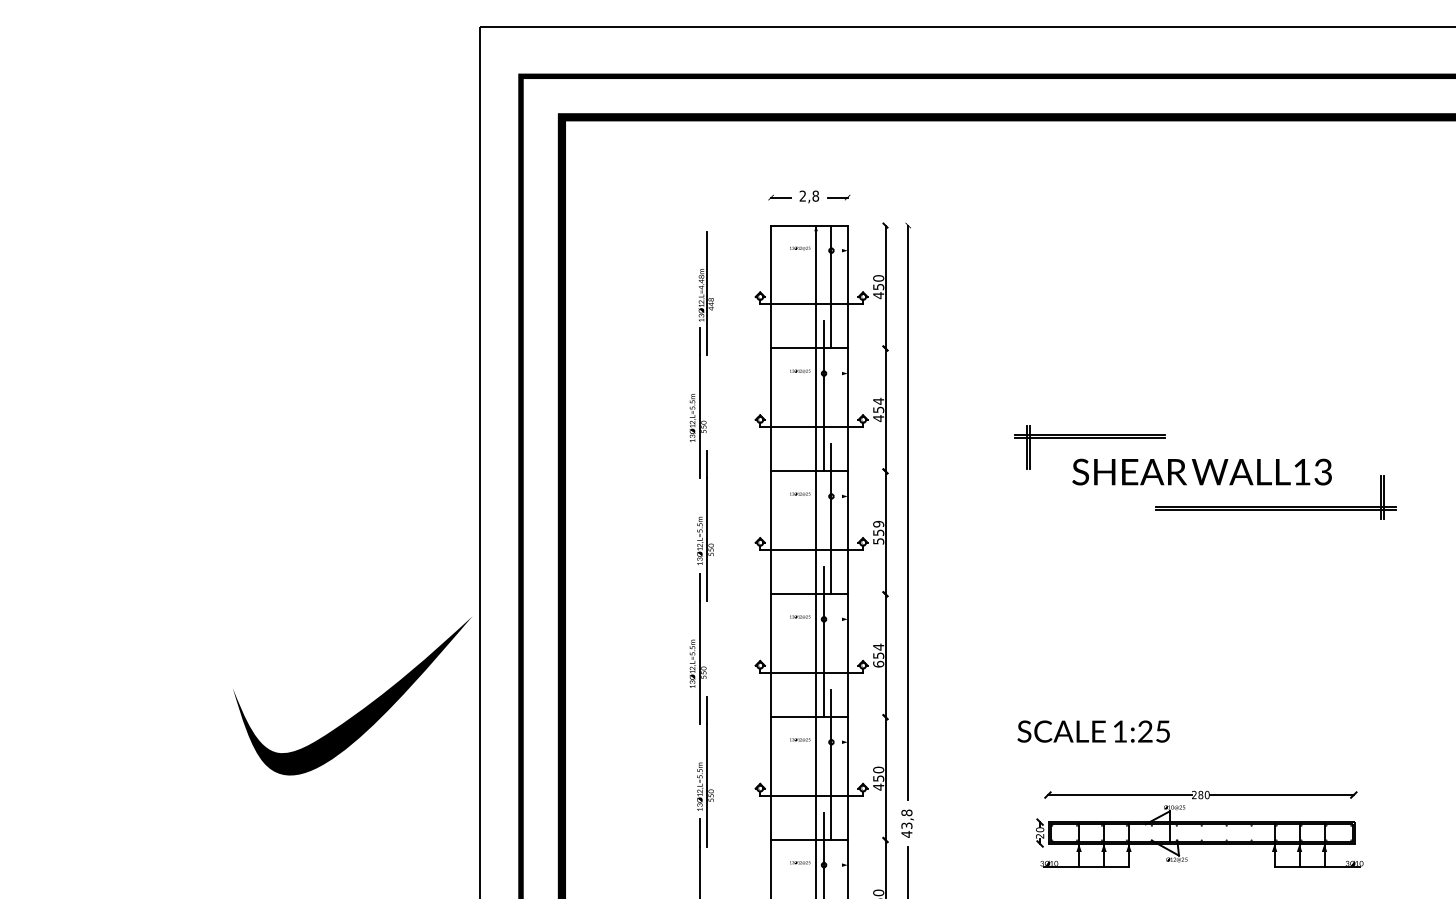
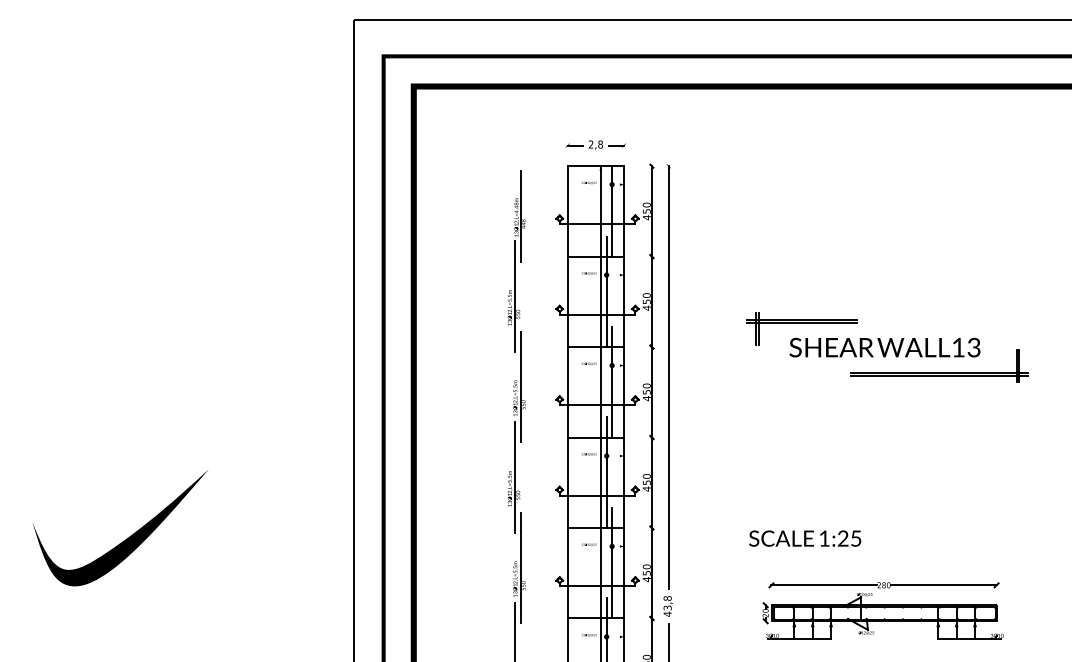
text: (878, 400) -> (646, 294), 454 -> 450
text: (878, 532) -> (646, 392), 559 -> 450
text: (878, 655) -> (646, 482), 654 -> 450
part: (360, 710) -> (126, 538), moved

